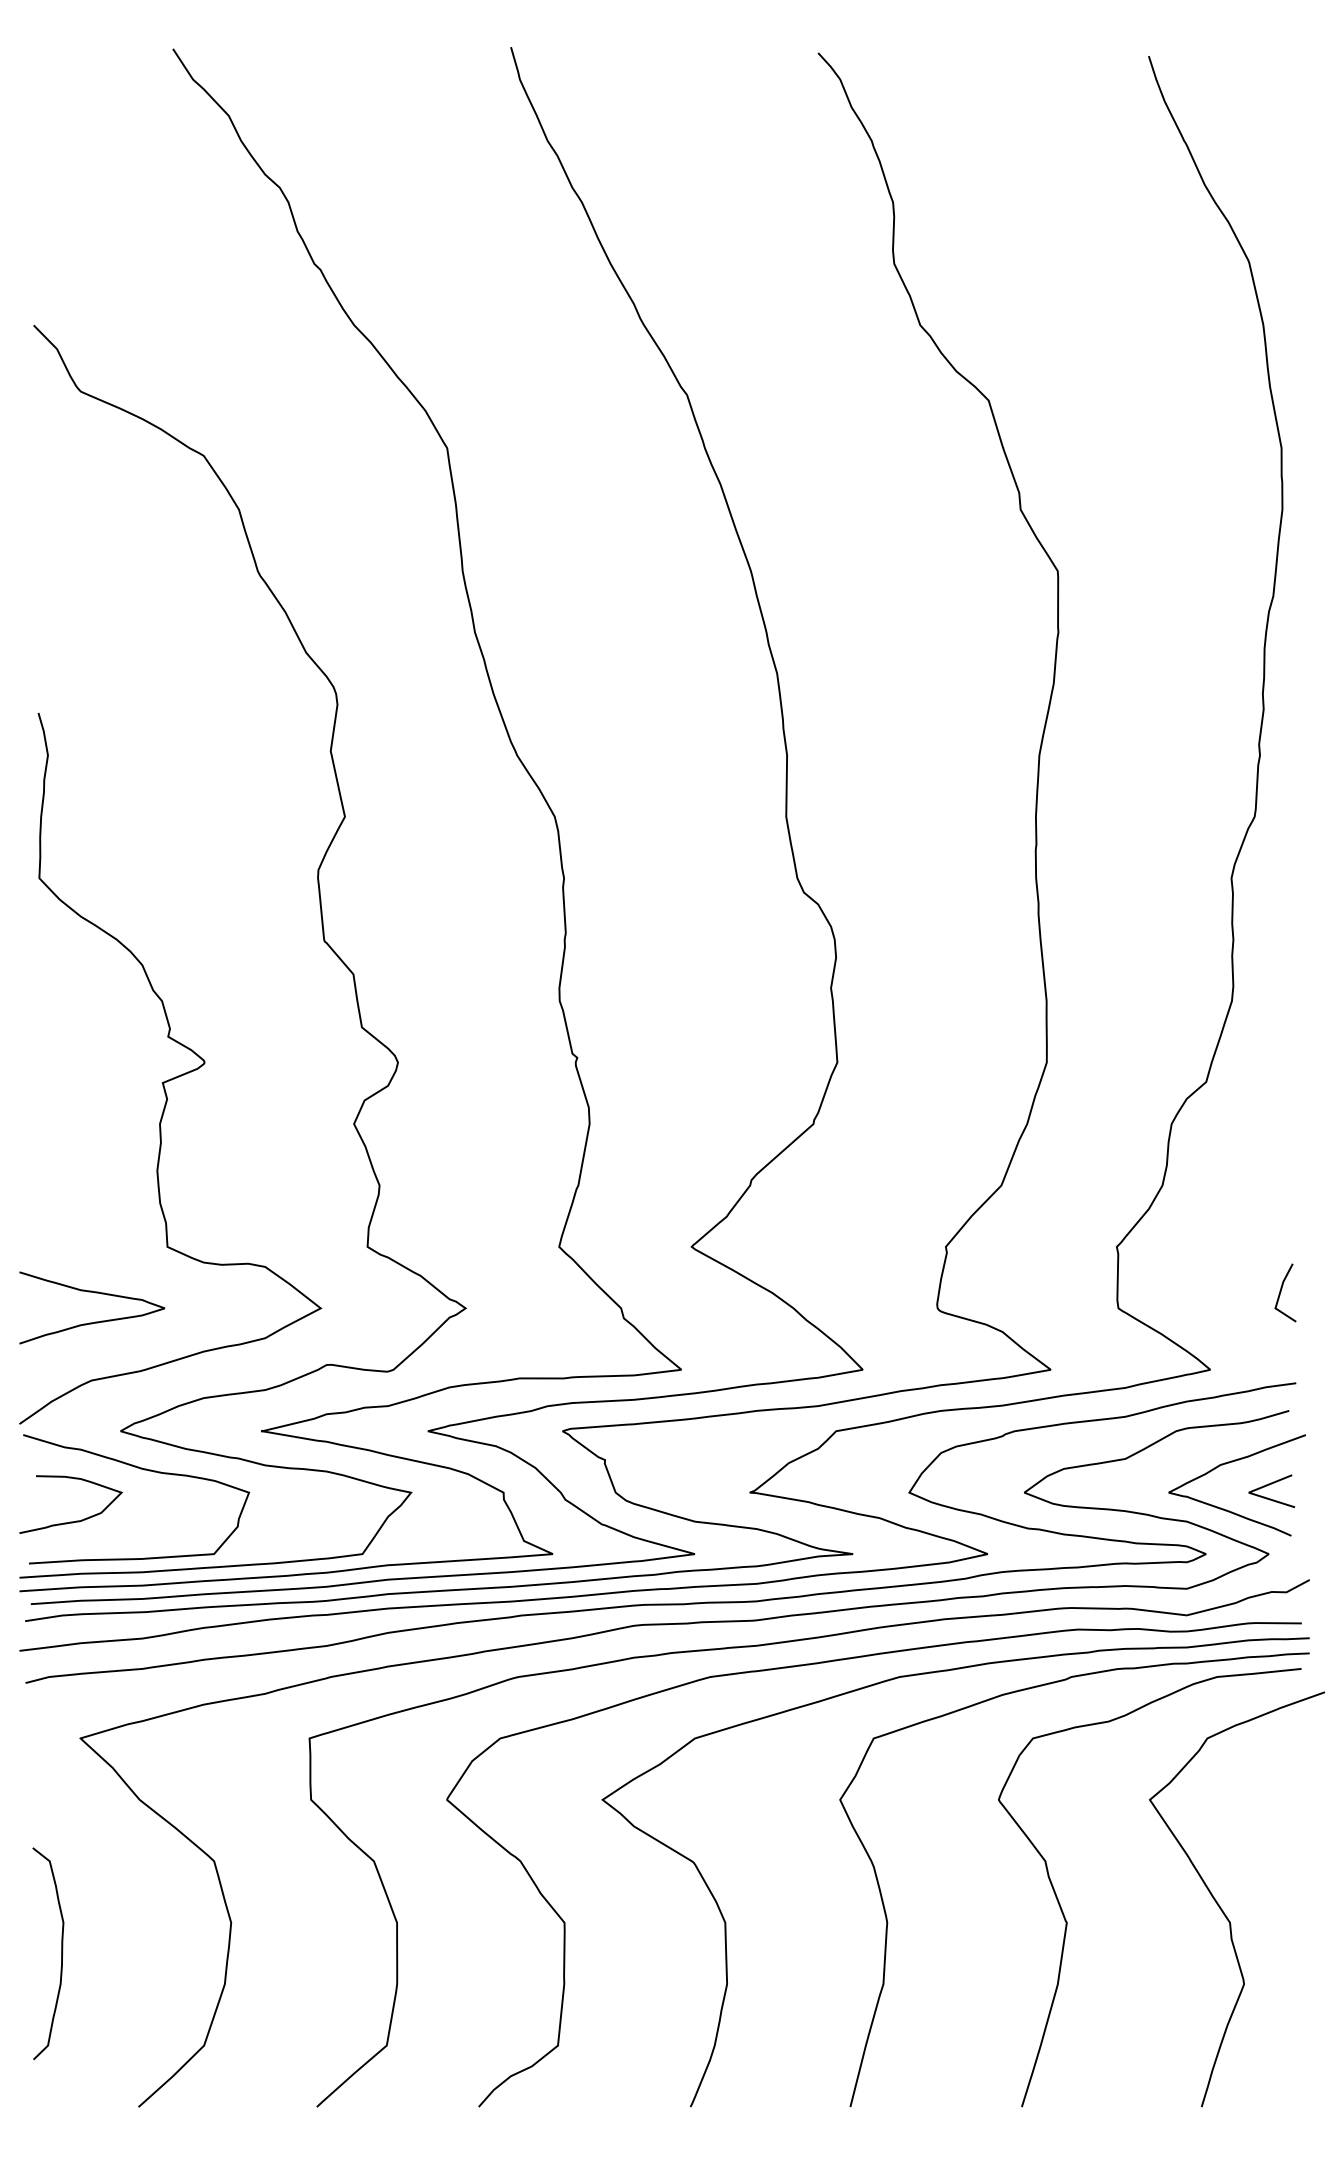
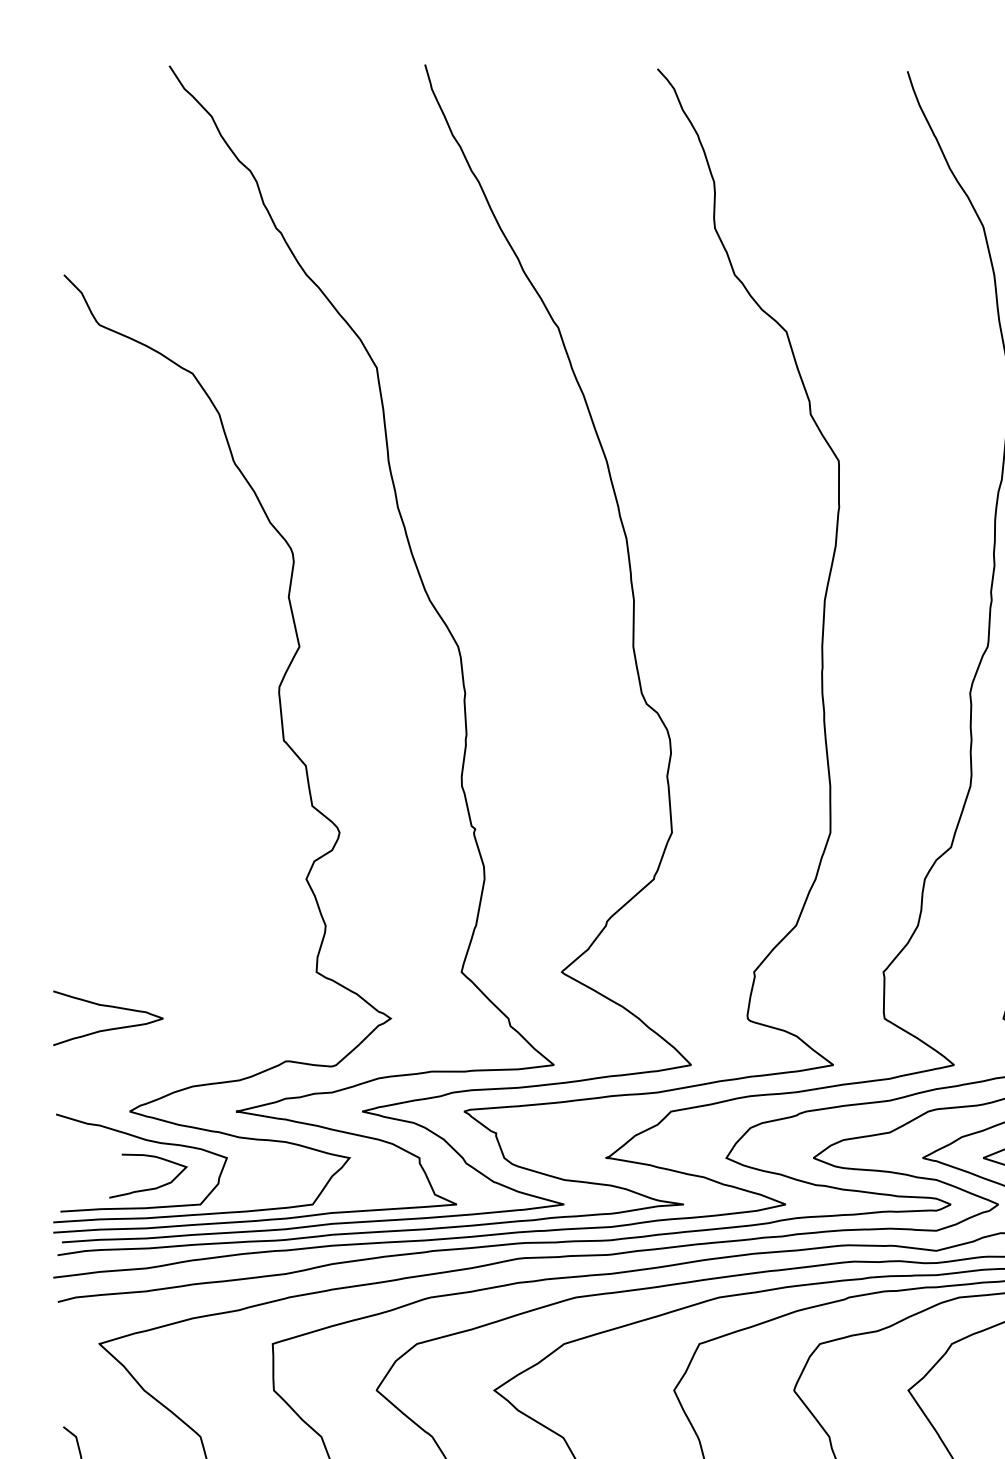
curve: (175, 1076) -> (171, 843), removed
curve: (70, 1521) -> (147, 1188), moved

